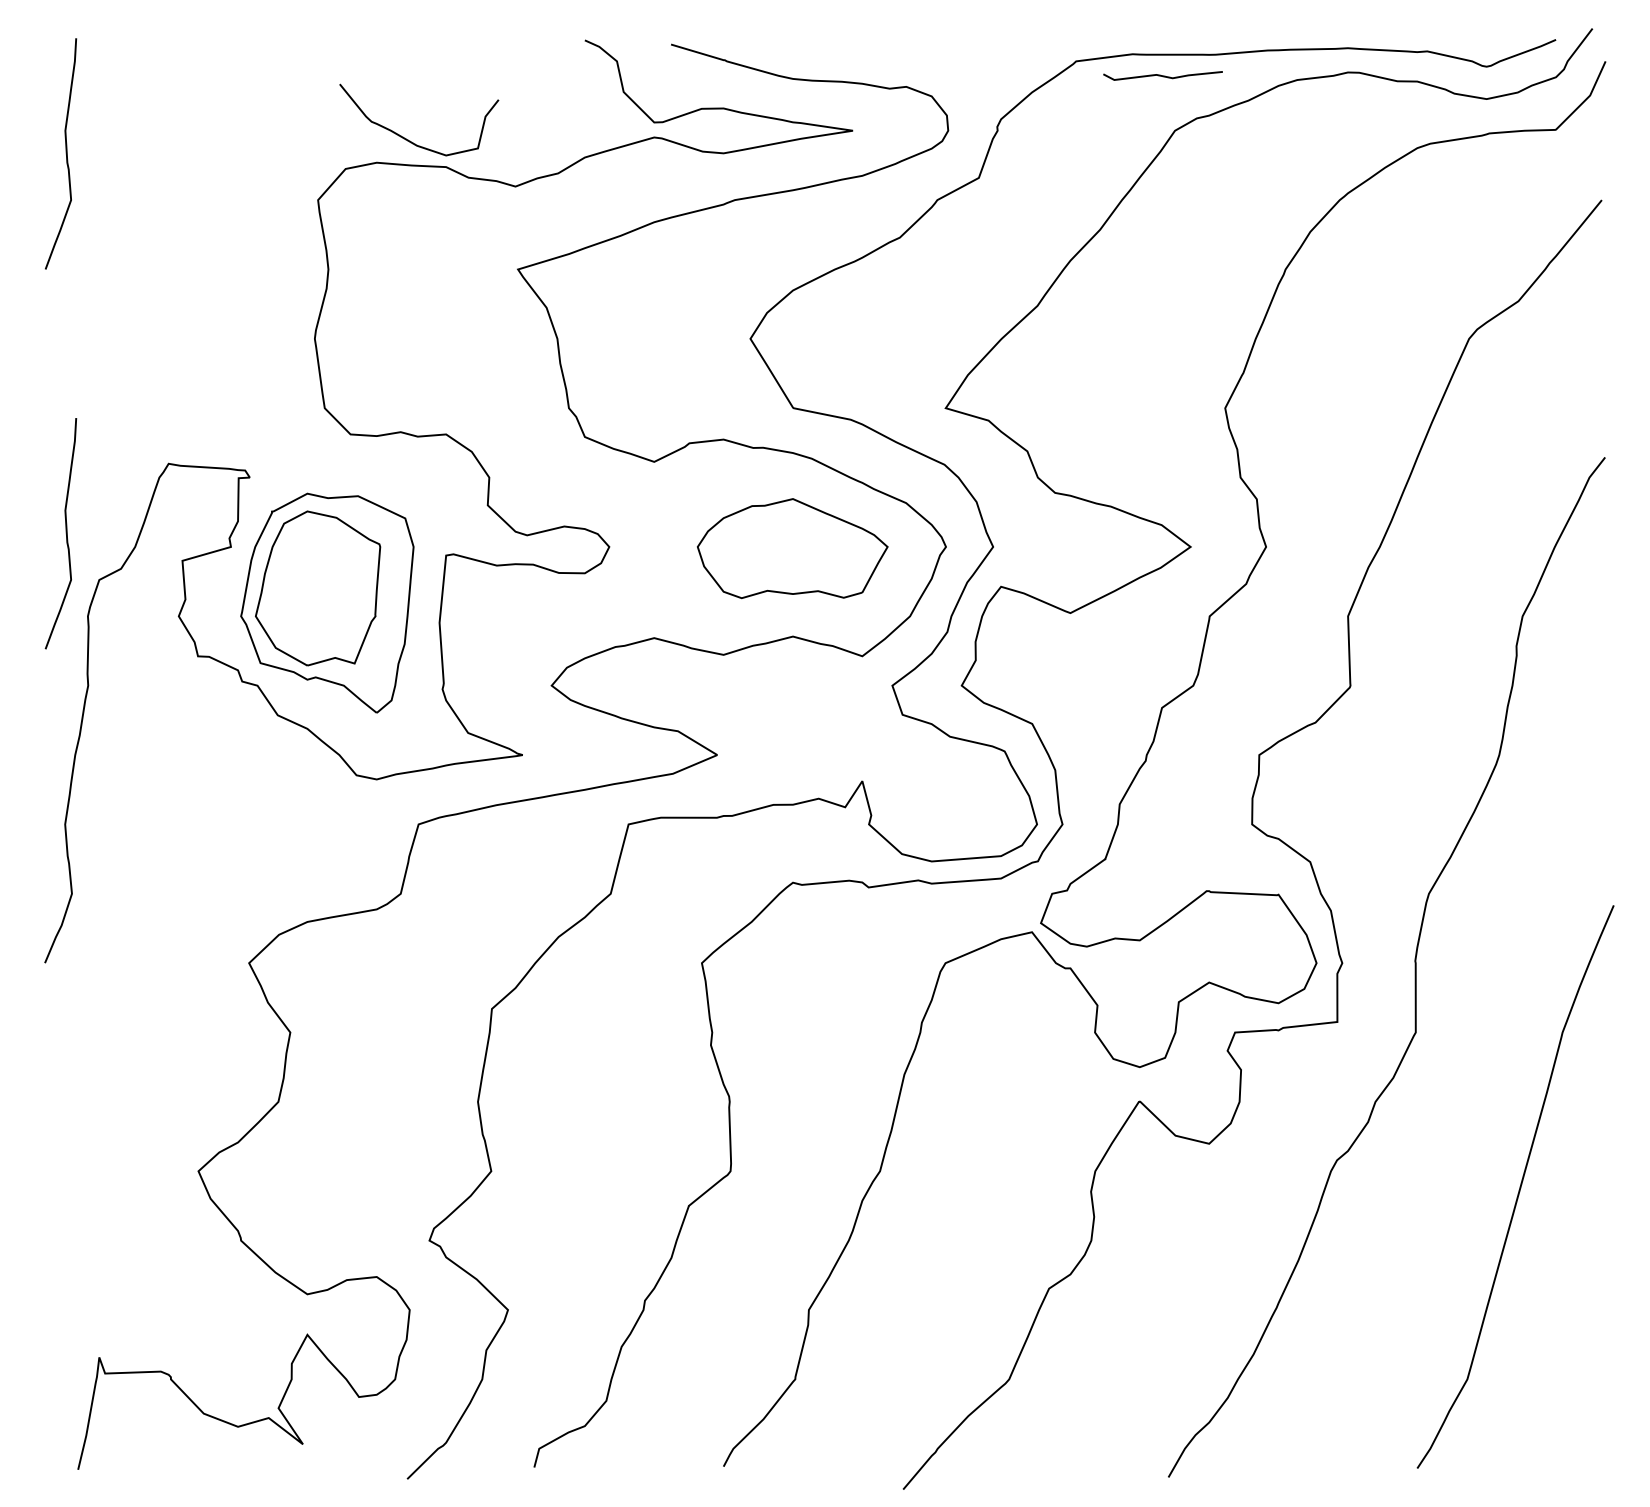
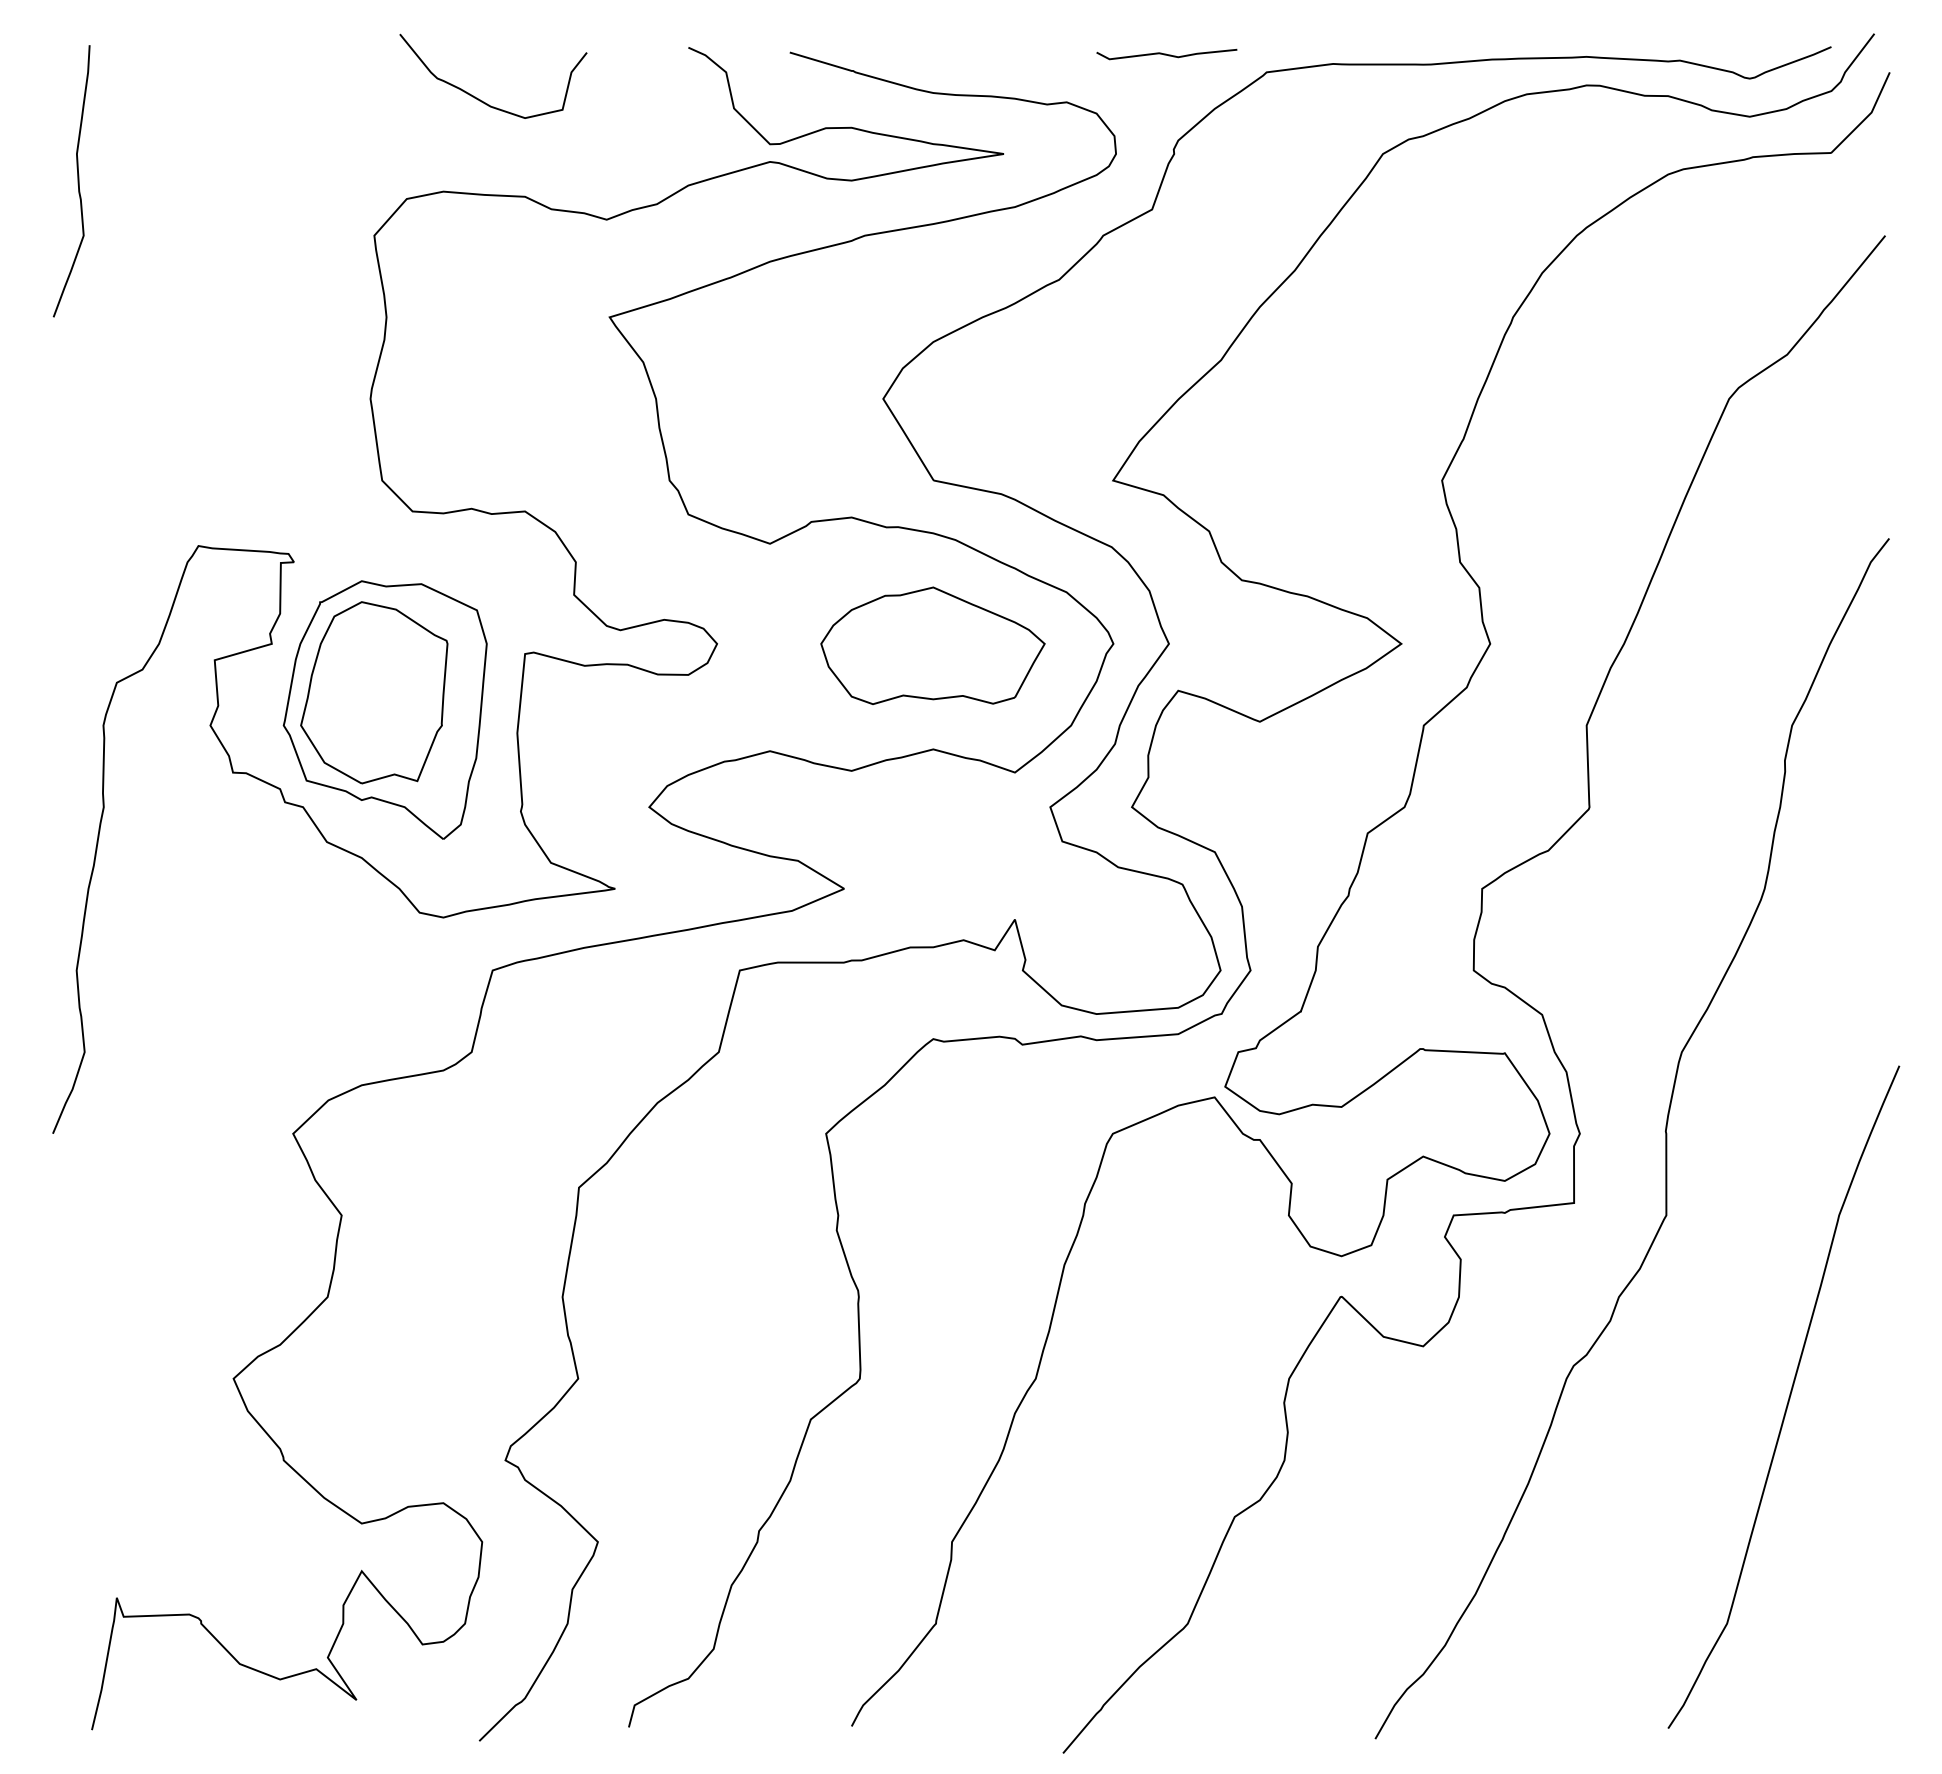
curve: (1162, 75) -> (1166, 54), moved
curve: (405, 137) -> (477, 97), moved
curve: (65, 533) -> (77, 628), removed

